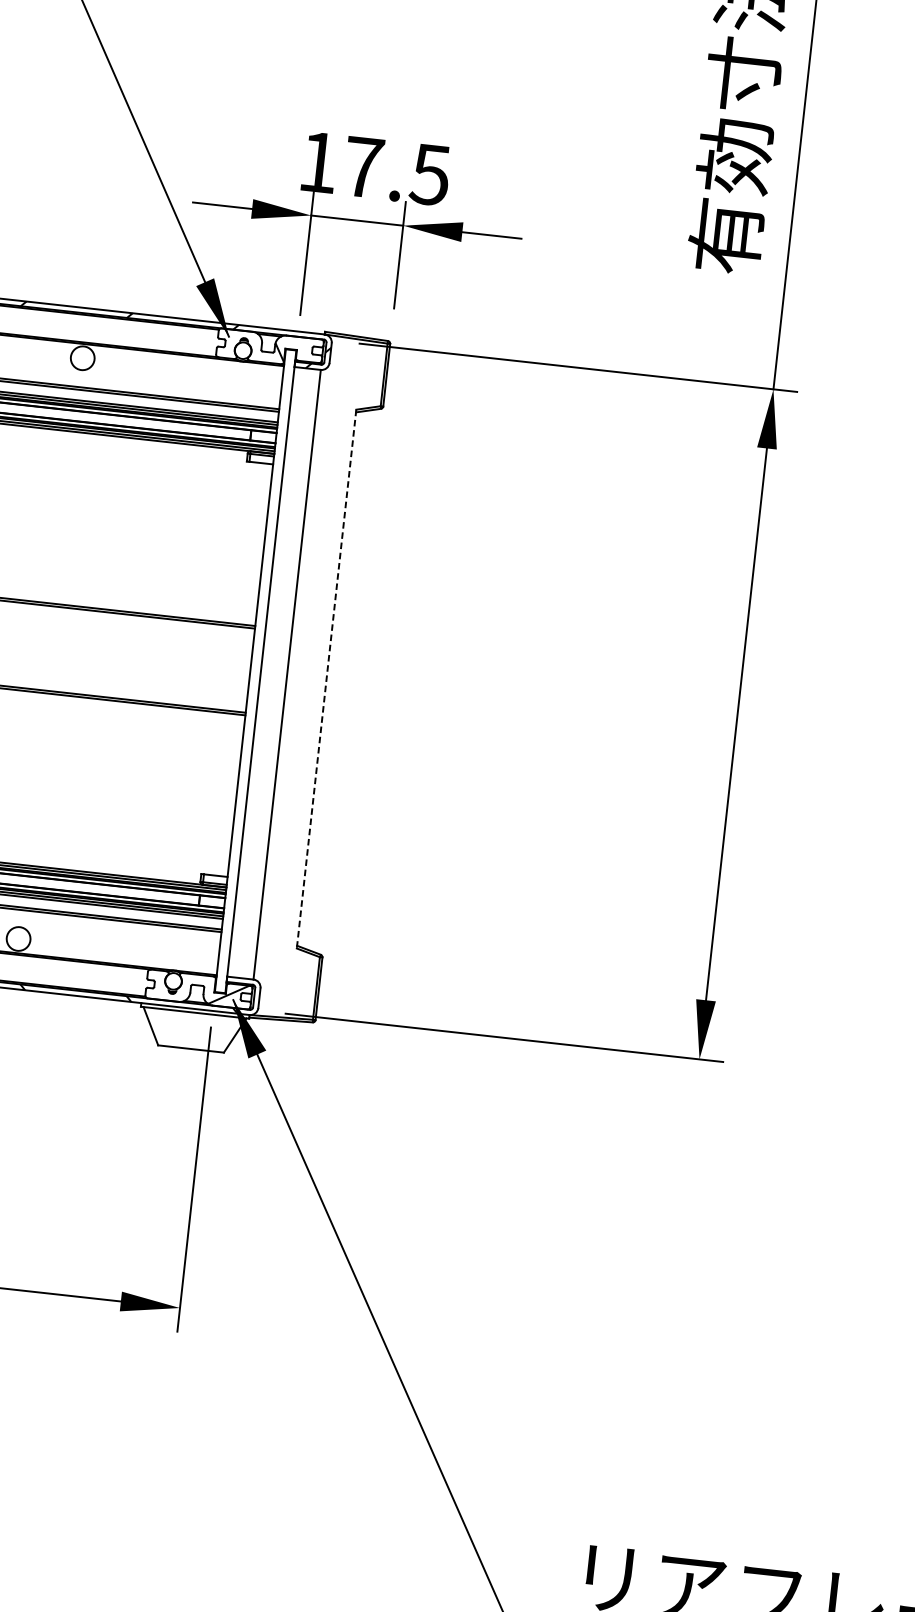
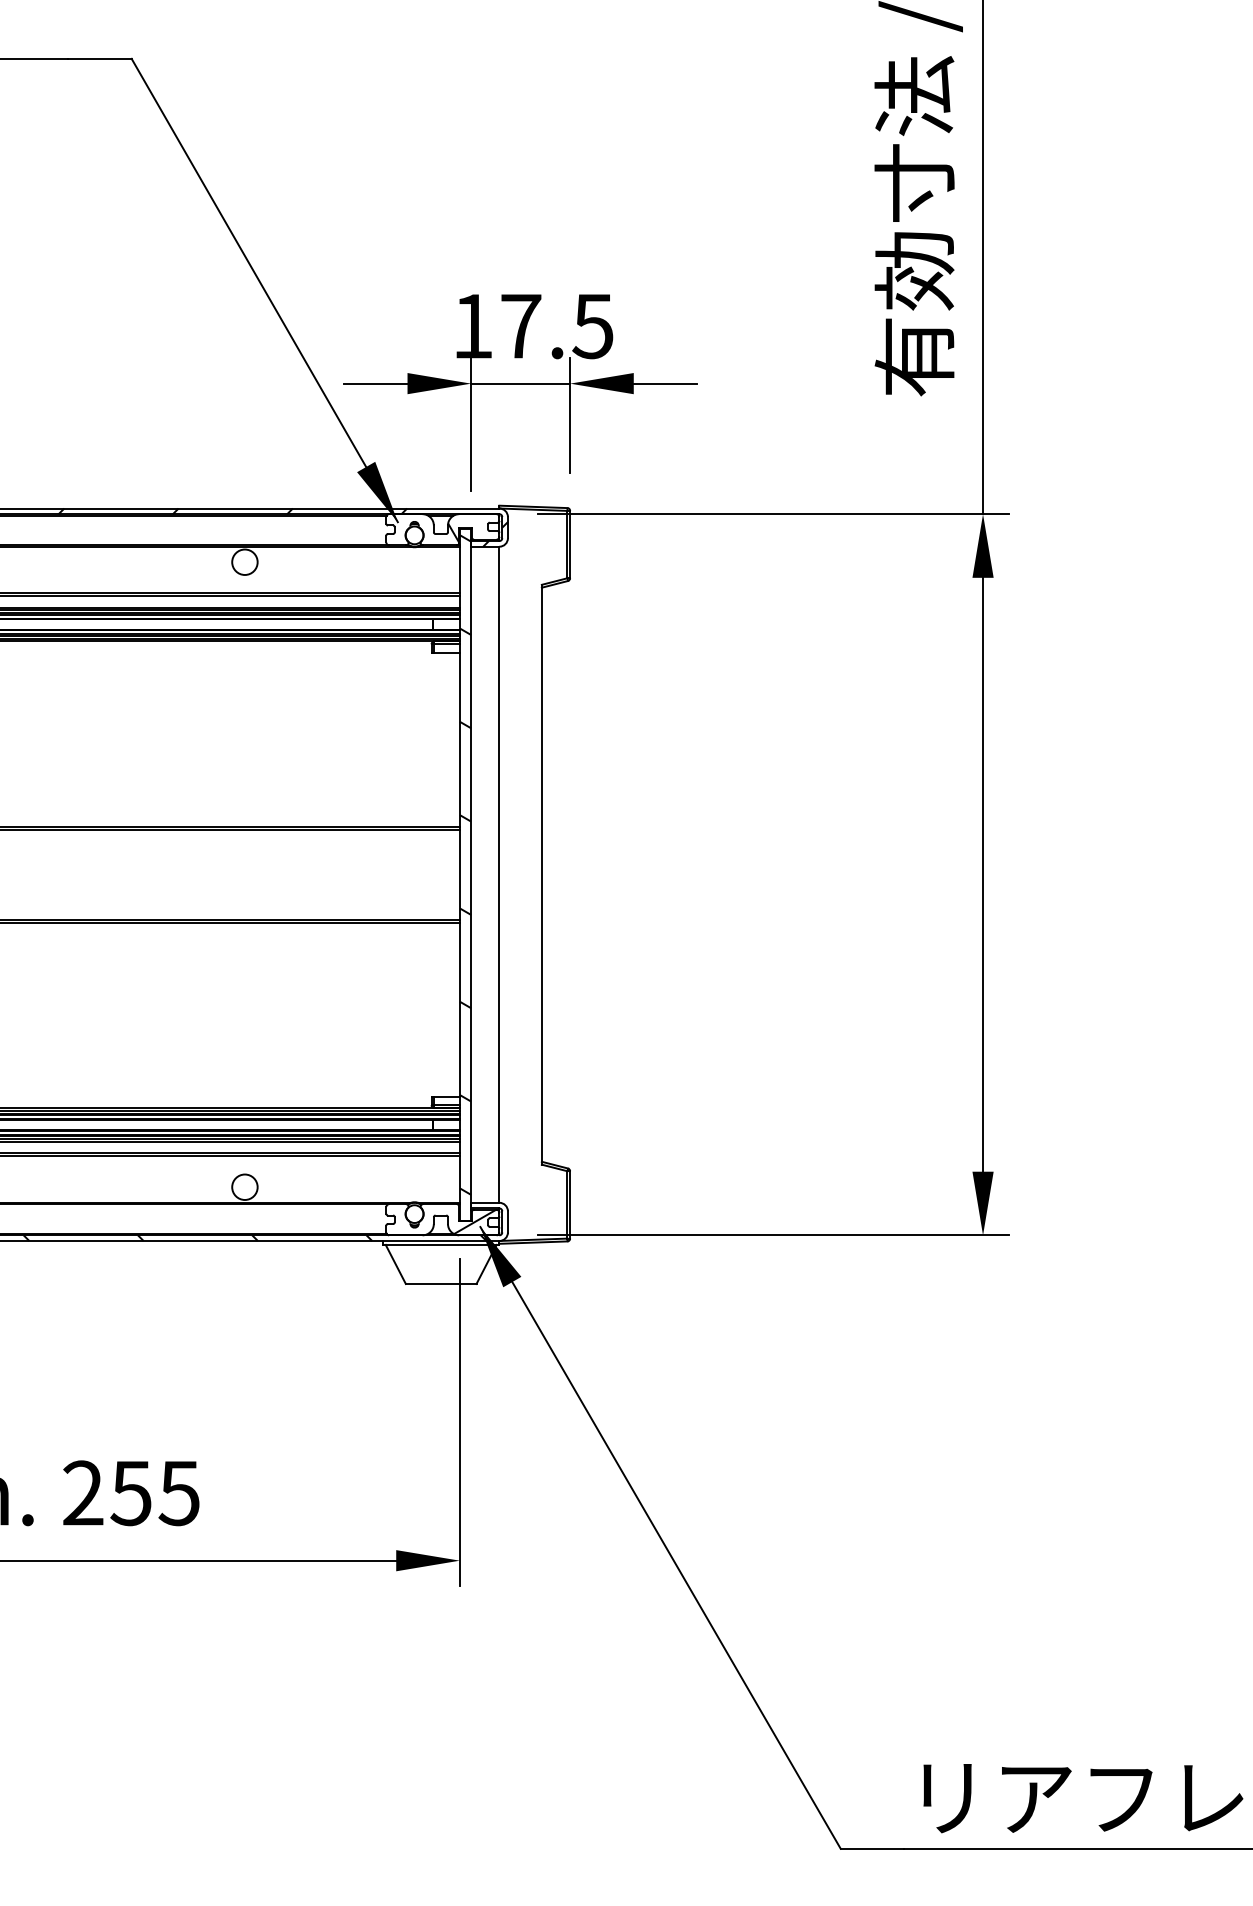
hatch: (256, 661) -> (465, 864), added
line: (326, 678) -> (541, 874), dashed -> solid

